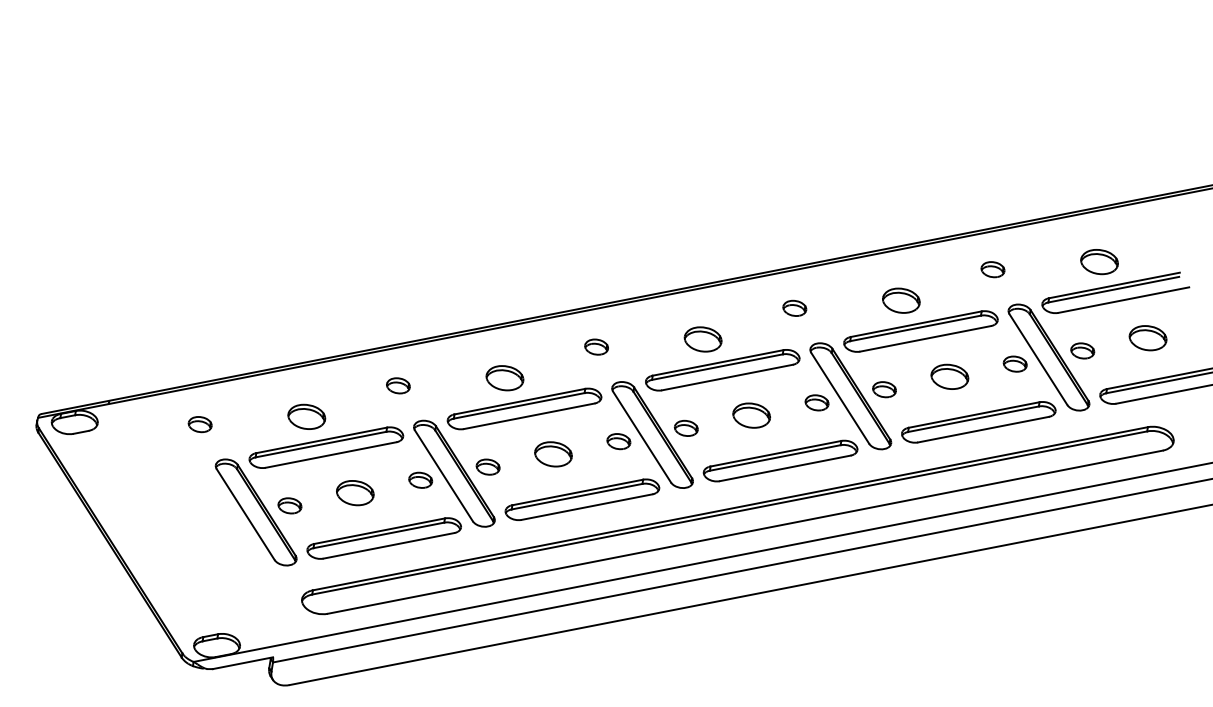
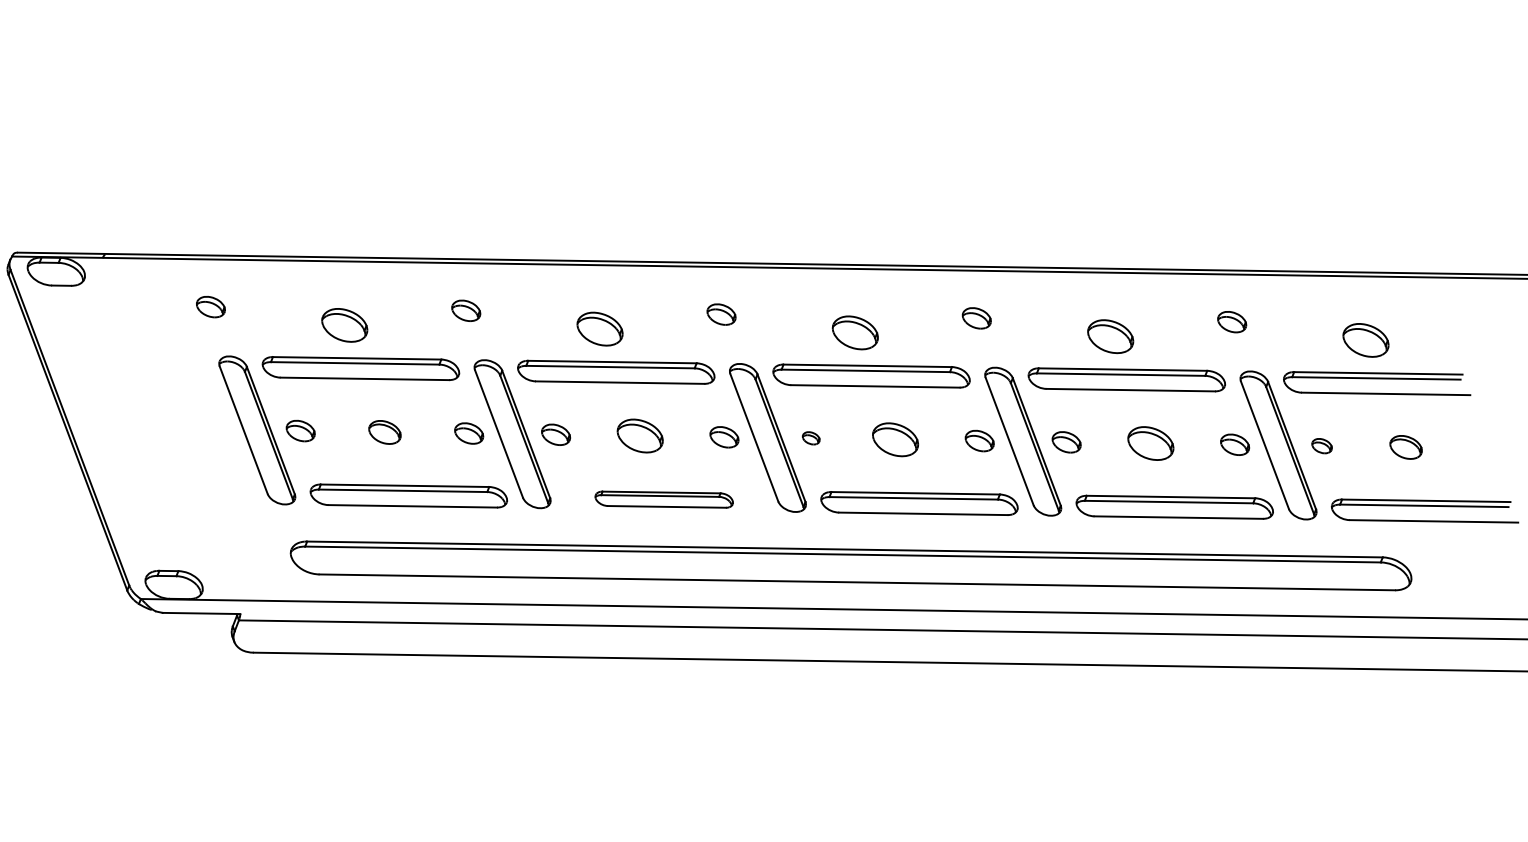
part: (1147, 338) -> (1405, 447), size x0.7
part: (1082, 350) -> (1321, 445), size x0.7
part: (685, 427) -> (810, 437), size x0.6
part: (355, 493) -> (385, 432), size x0.7
part: (582, 499) -> (664, 499), size x0.7

